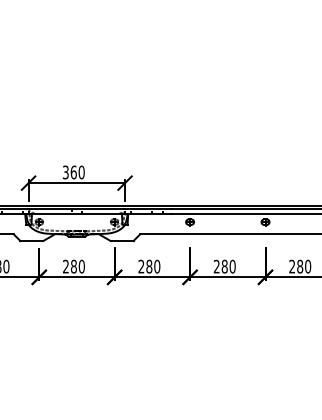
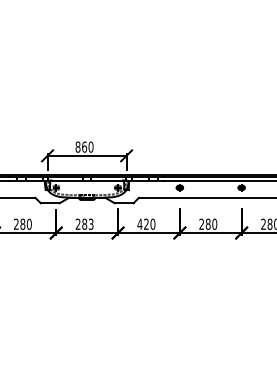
text: (65, 171) -> (77, 146), 360 -> 860
text: (81, 265) -> (90, 223), 280 -> 283
text: (144, 265) -> (142, 223), 280 -> 420

